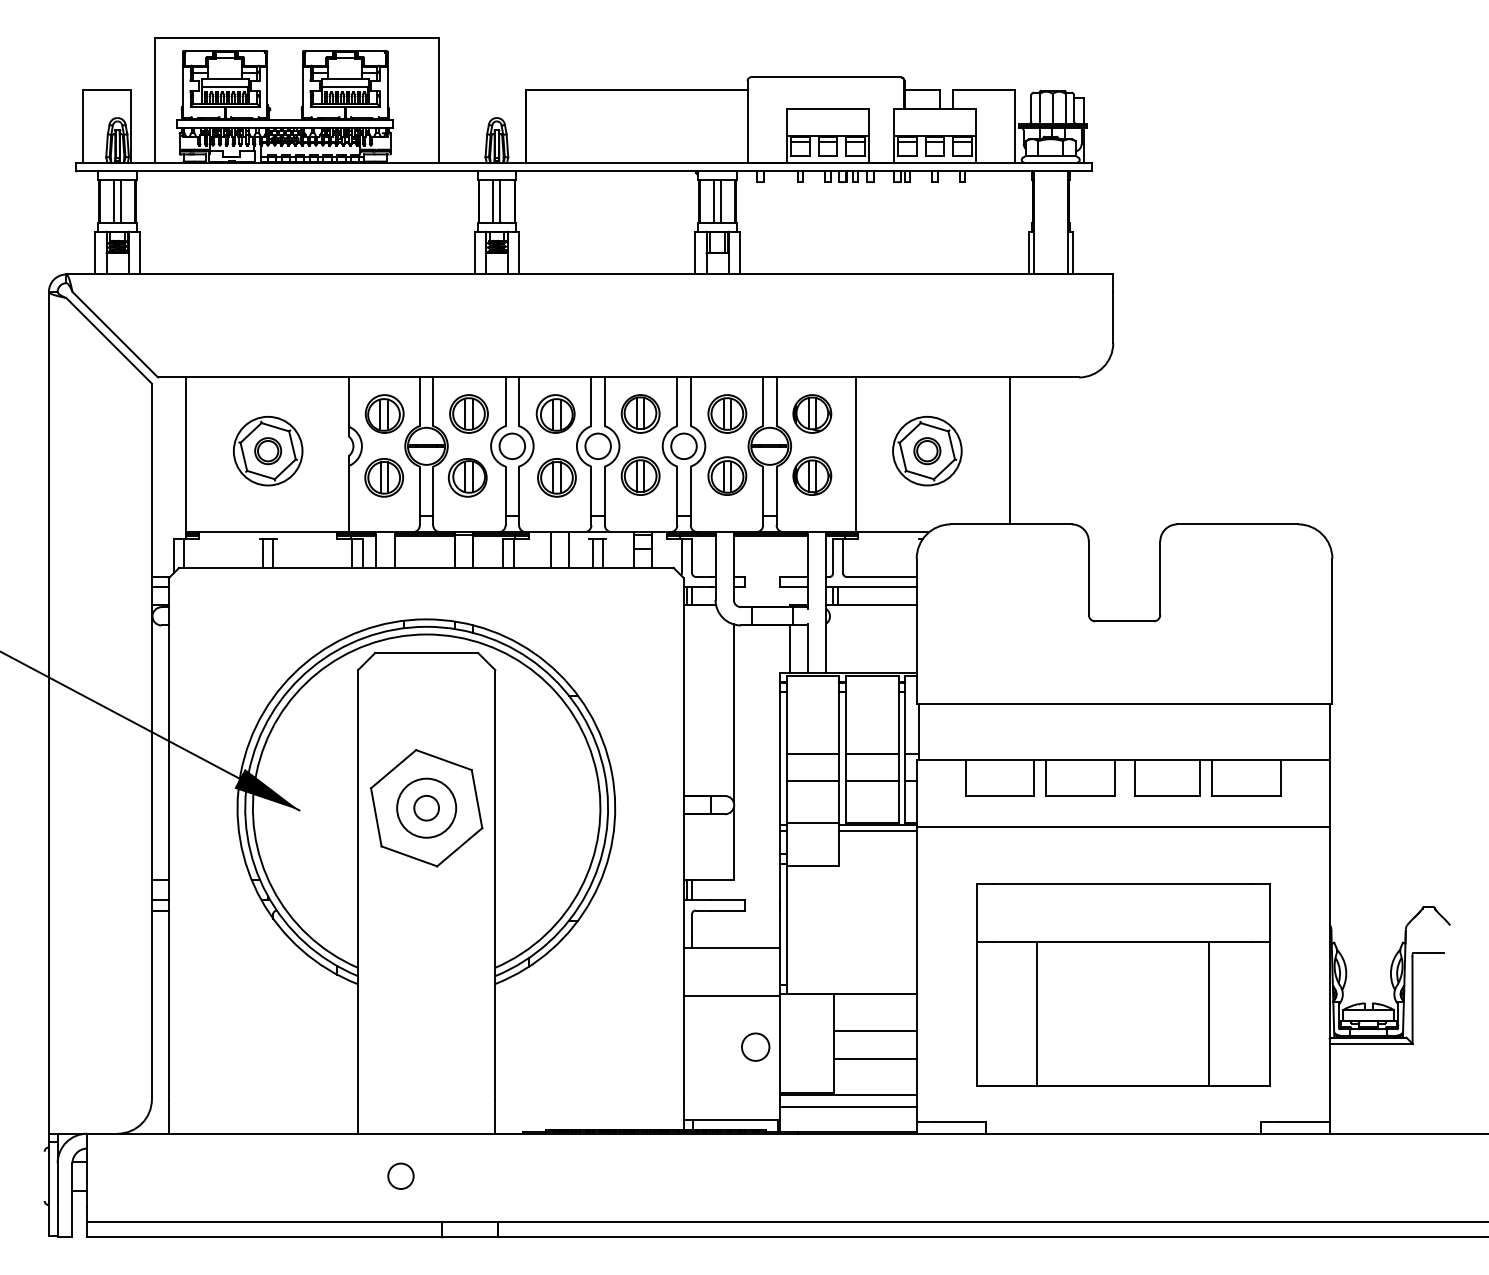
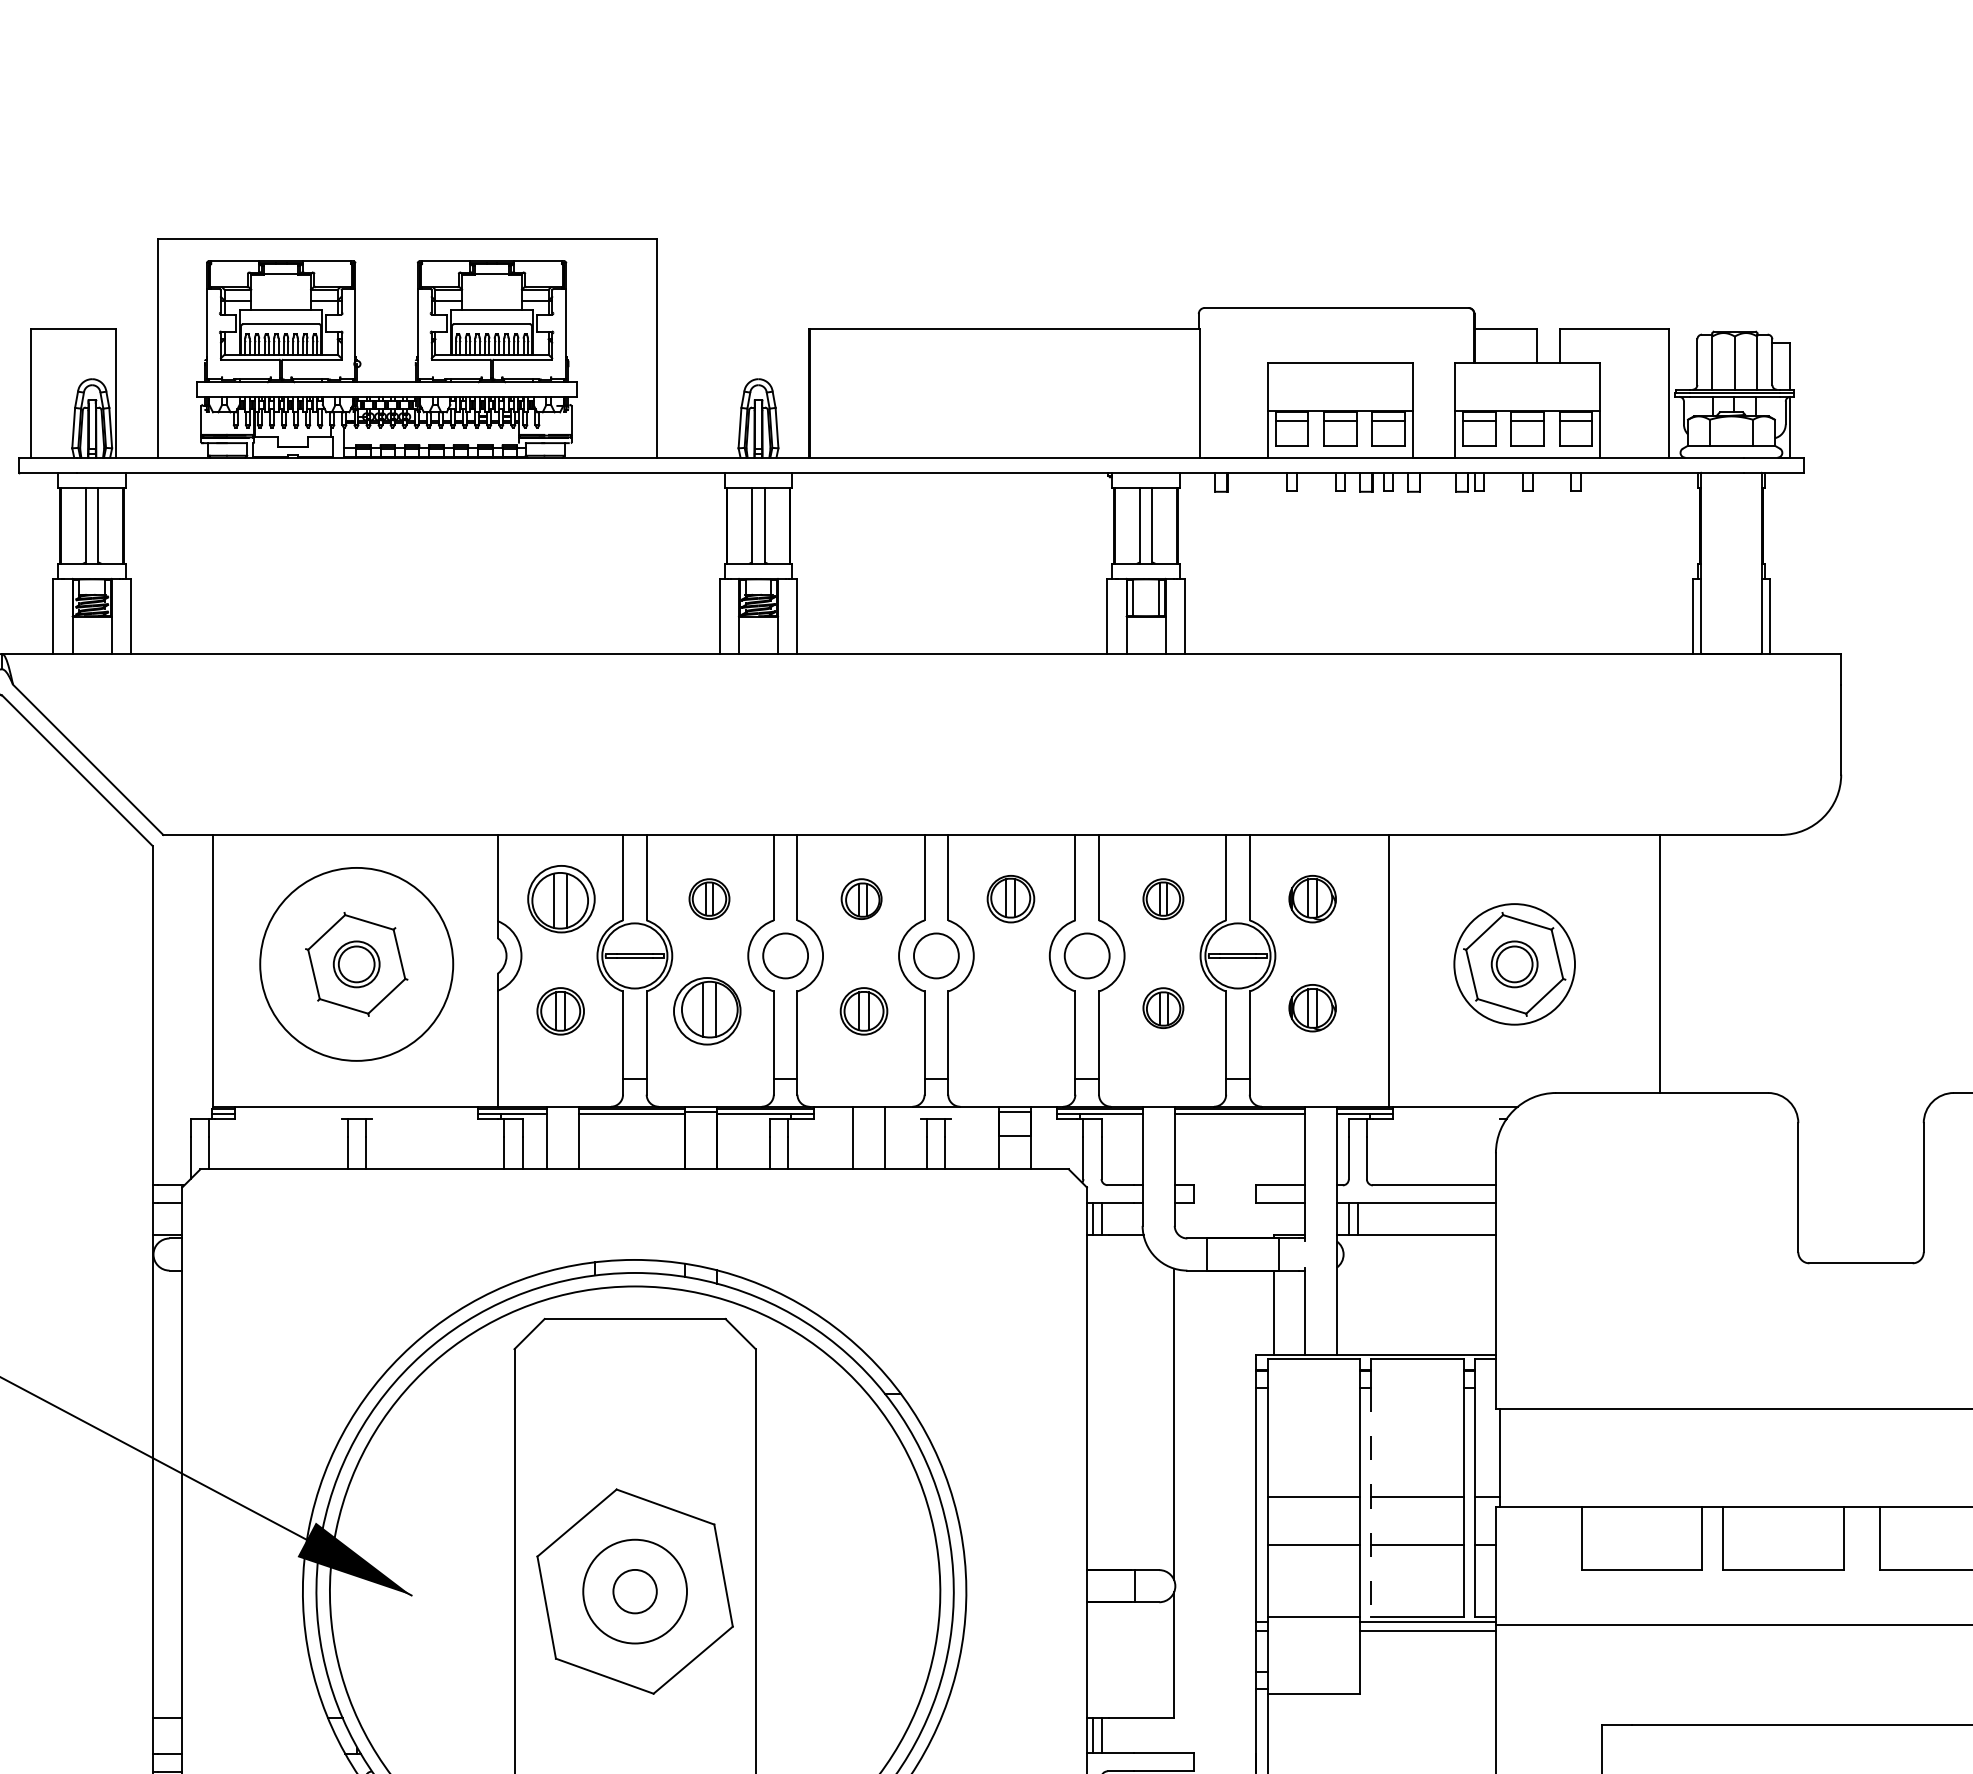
part: (468, 413) -> (708, 898), size x0.6
part: (555, 413) -> (861, 898), size x0.6
part: (640, 413) -> (1010, 898), size x0.7
part: (727, 413) -> (1163, 898), size x0.6
part: (812, 413) -> (1312, 898), size x0.7
circle: (267, 450) -> (355, 963), size x1.6
part: (640, 475) -> (1010, 1007), removed
part: (727, 475) -> (1163, 1007), size x0.6
part: (812, 475) -> (1312, 1007), size x0.7
part: (384, 477) -> (561, 1010), size x0.7
part: (556, 477) -> (863, 1010), size x0.7
line: (845, 757) -> (1370, 1502), solid -> dashed

